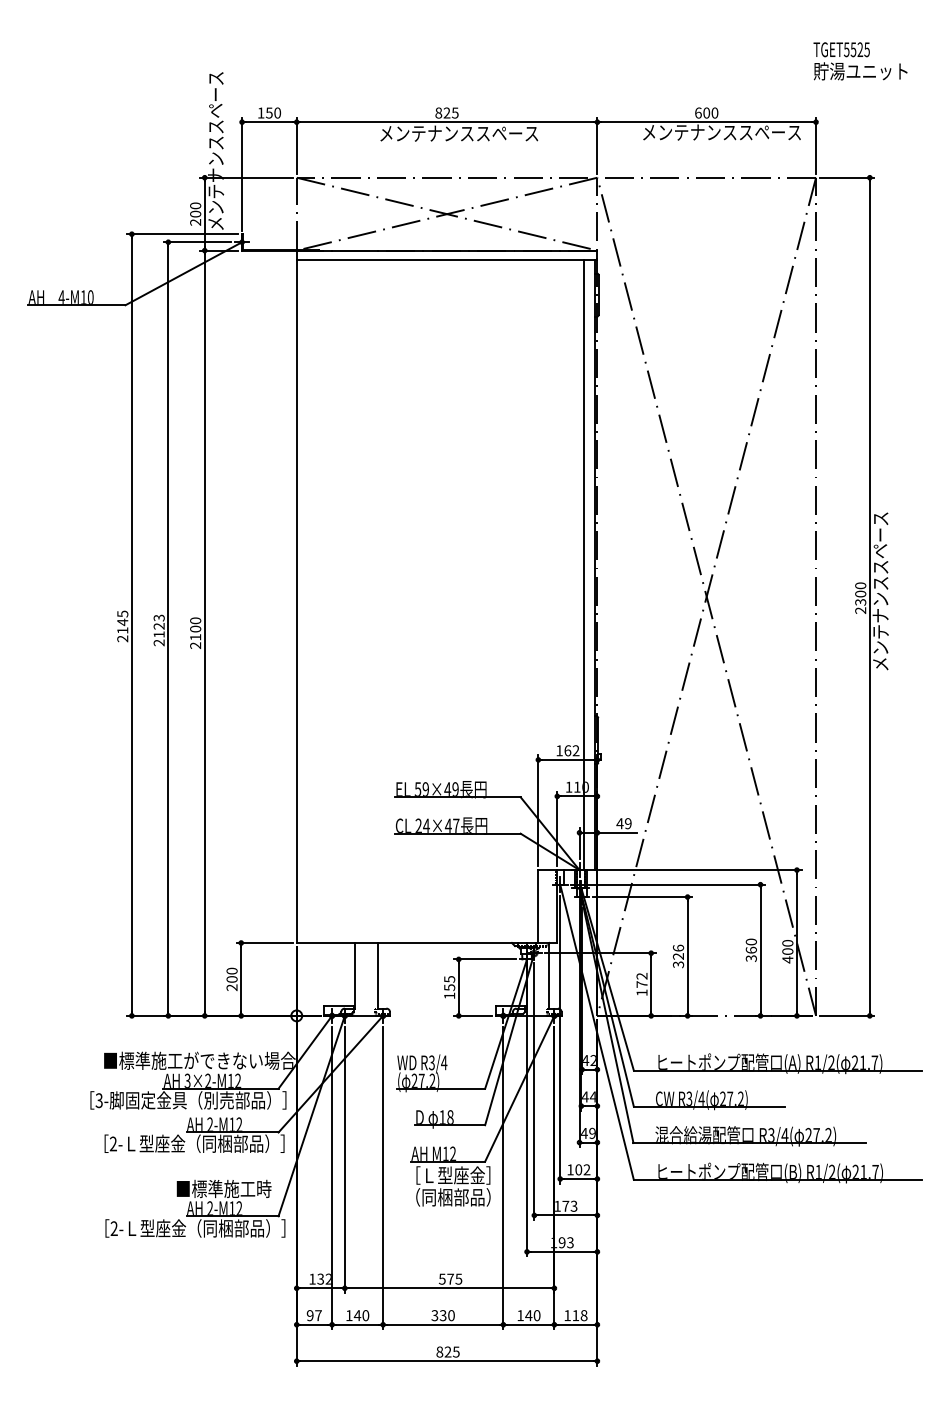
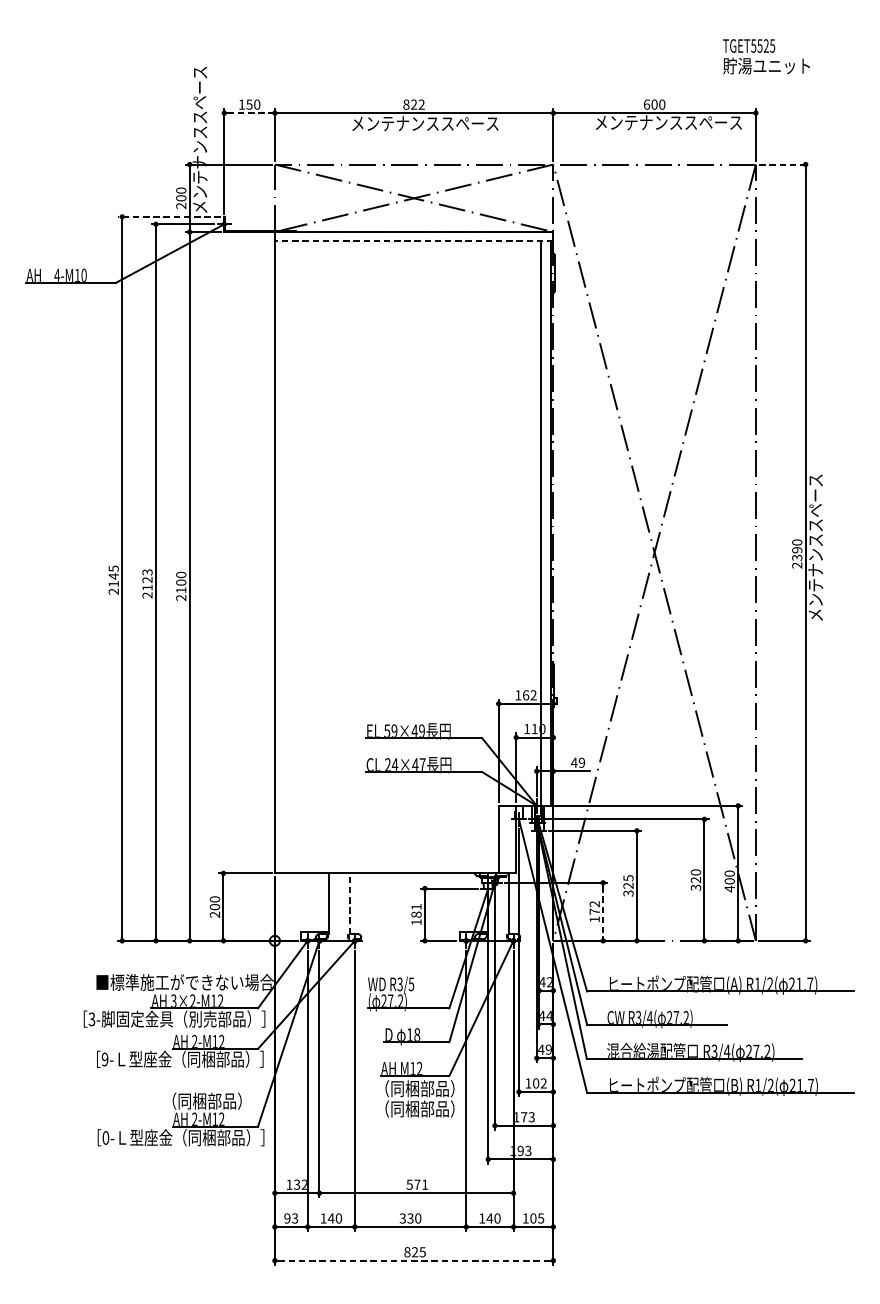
text: (860, 61) -> (766, 56), moved
text: (454, 112) -> (421, 104), 825 -> 822
line: (269, 122) -> (249, 113), solid -> dashed
line: (847, 177) -> (785, 164), solid -> dashed
line: (182, 234) -> (169, 217), solid -> dashed
line: (446, 260) -> (413, 241), solid -> dashed
text: (860, 593) -> (797, 549), 2300 -> 2390
text: (677, 947) -> (627, 877), 326 -> 325
text: (750, 949) -> (695, 879), 360 -> 320
line: (377, 975) -> (349, 903), solid -> dashed
text: (449, 983) -> (416, 910), 155 -> 181
line: (651, 984) -> (603, 911), solid -> dashed
text: (444, 1062) -> (411, 984), R3/4 -> R3/5
text: (112, 1144) -> (104, 1059), 2- -> 9-
text: (453, 1175) -> (420, 1088), ［Ｌ型座金］ -> （同梱部品）
text: (223, 1188) -> (207, 1100), ■標準施工時 -> （同梱部品）
text: (113, 1228) -> (105, 1137), 2- -> 0-
text: (458, 1278) -> (424, 1184), 575 -> 571
text: (318, 1315) -> (295, 1218), 97 -> 93
text: (579, 1315) -> (536, 1218), 118 -> 105
line: (447, 1361) -> (414, 1260), solid -> dashed

